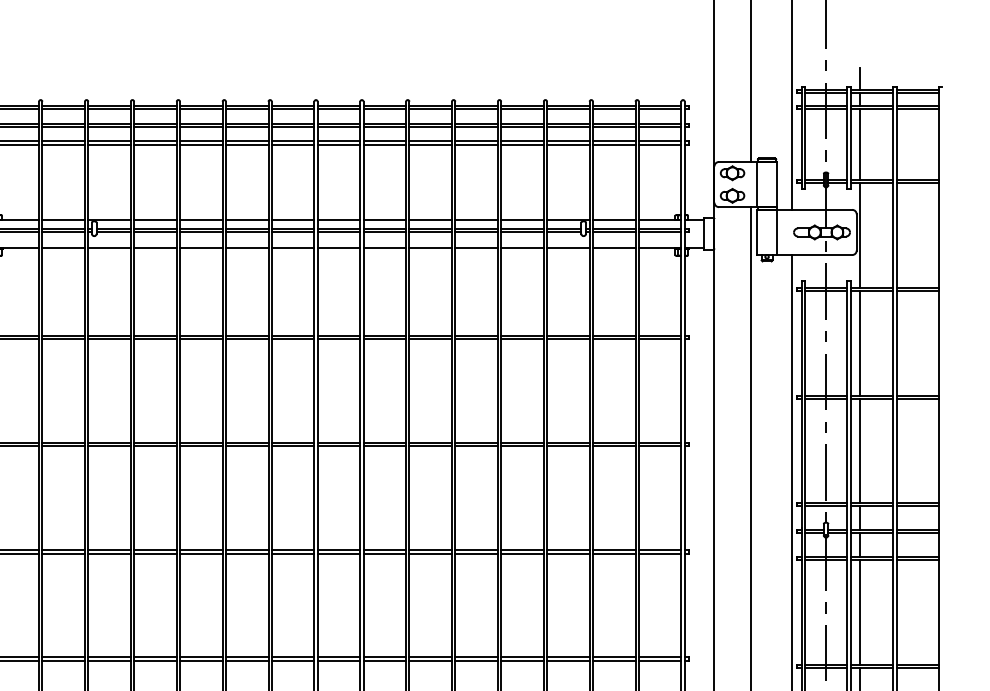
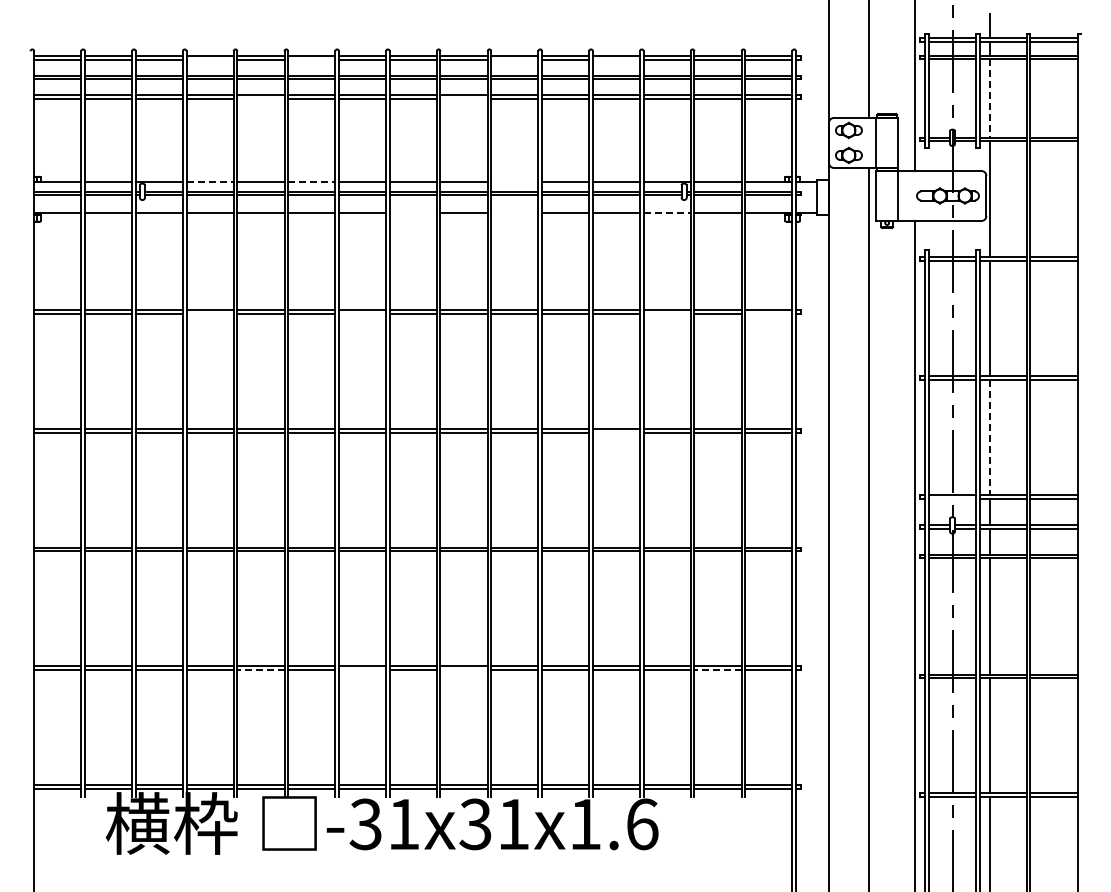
line: (154, 109) -> (209, 59), removed
line: (247, 109) -> (311, 59), removed
line: (430, 109) -> (514, 59), removed
line: (522, 109) -> (616, 59), removed
line: (200, 144) -> (260, 98), removed
line: (384, 144) -> (463, 98), removed
line: (860, 144) -> (990, 98), solid -> dashed
line: (155, 219) -> (210, 181), solid -> dashed
line: (247, 219) -> (311, 181), solid -> dashed
line: (430, 219) -> (514, 181), removed
line: (338, 247) -> (412, 212), removed
line: (430, 247) -> (514, 212), removed
line: (568, 247) -> (667, 212), solid -> dashed
line: (154, 338) -> (209, 313), removed
line: (293, 338) -> (362, 313), removed
line: (567, 338) -> (666, 313), removed
line: (659, 338) -> (768, 313), removed
line: (522, 446) -> (616, 432), removed
line: (860, 450) -> (990, 437), solid -> dashed
line: (826, 505) -> (952, 498), removed
line: (200, 661) -> (260, 670), solid -> dashed
line: (293, 661) -> (362, 670), removed
line: (384, 661) -> (463, 670), removed
line: (614, 661) -> (718, 670), solid -> dashed

